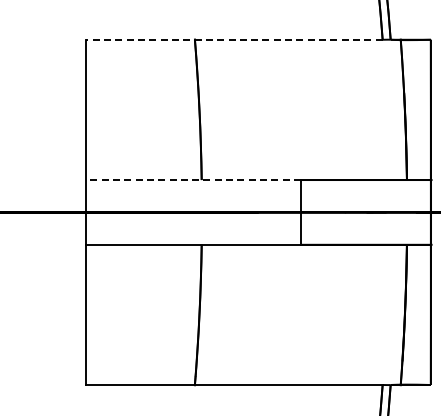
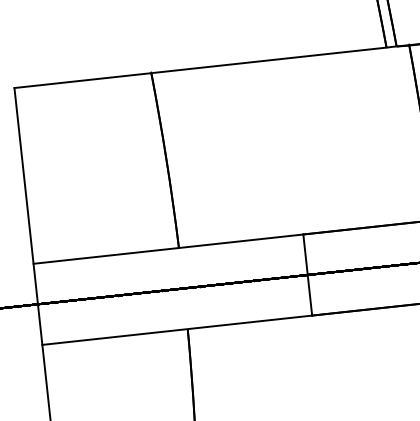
line: (233, 39) -> (199, 67), dashed -> solid
line: (193, 180) -> (168, 249), dashed -> solid

